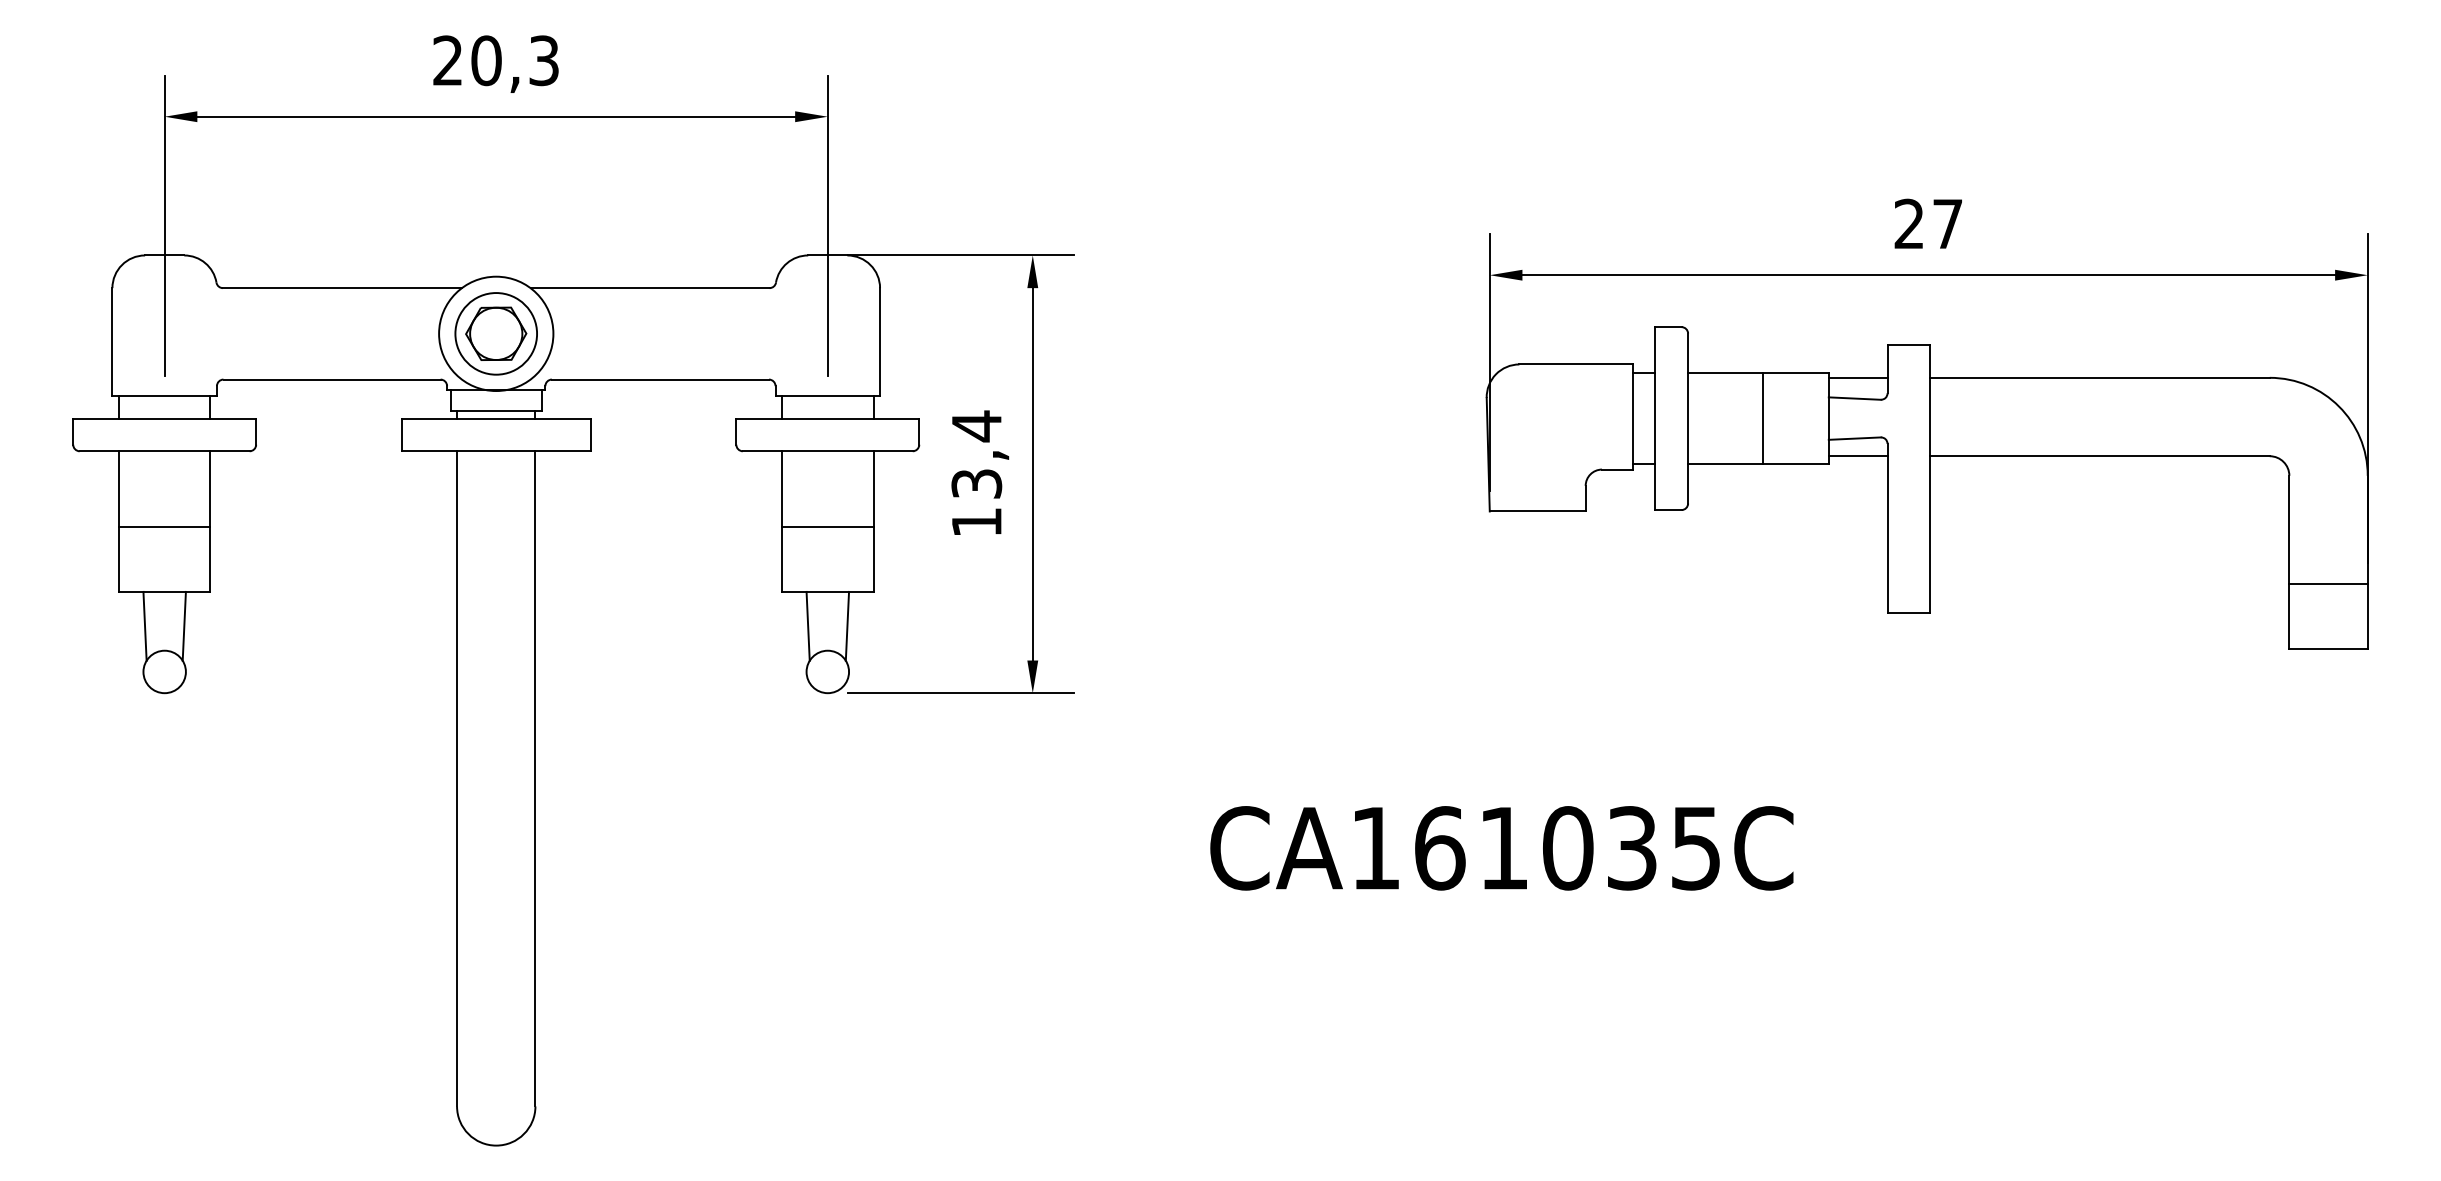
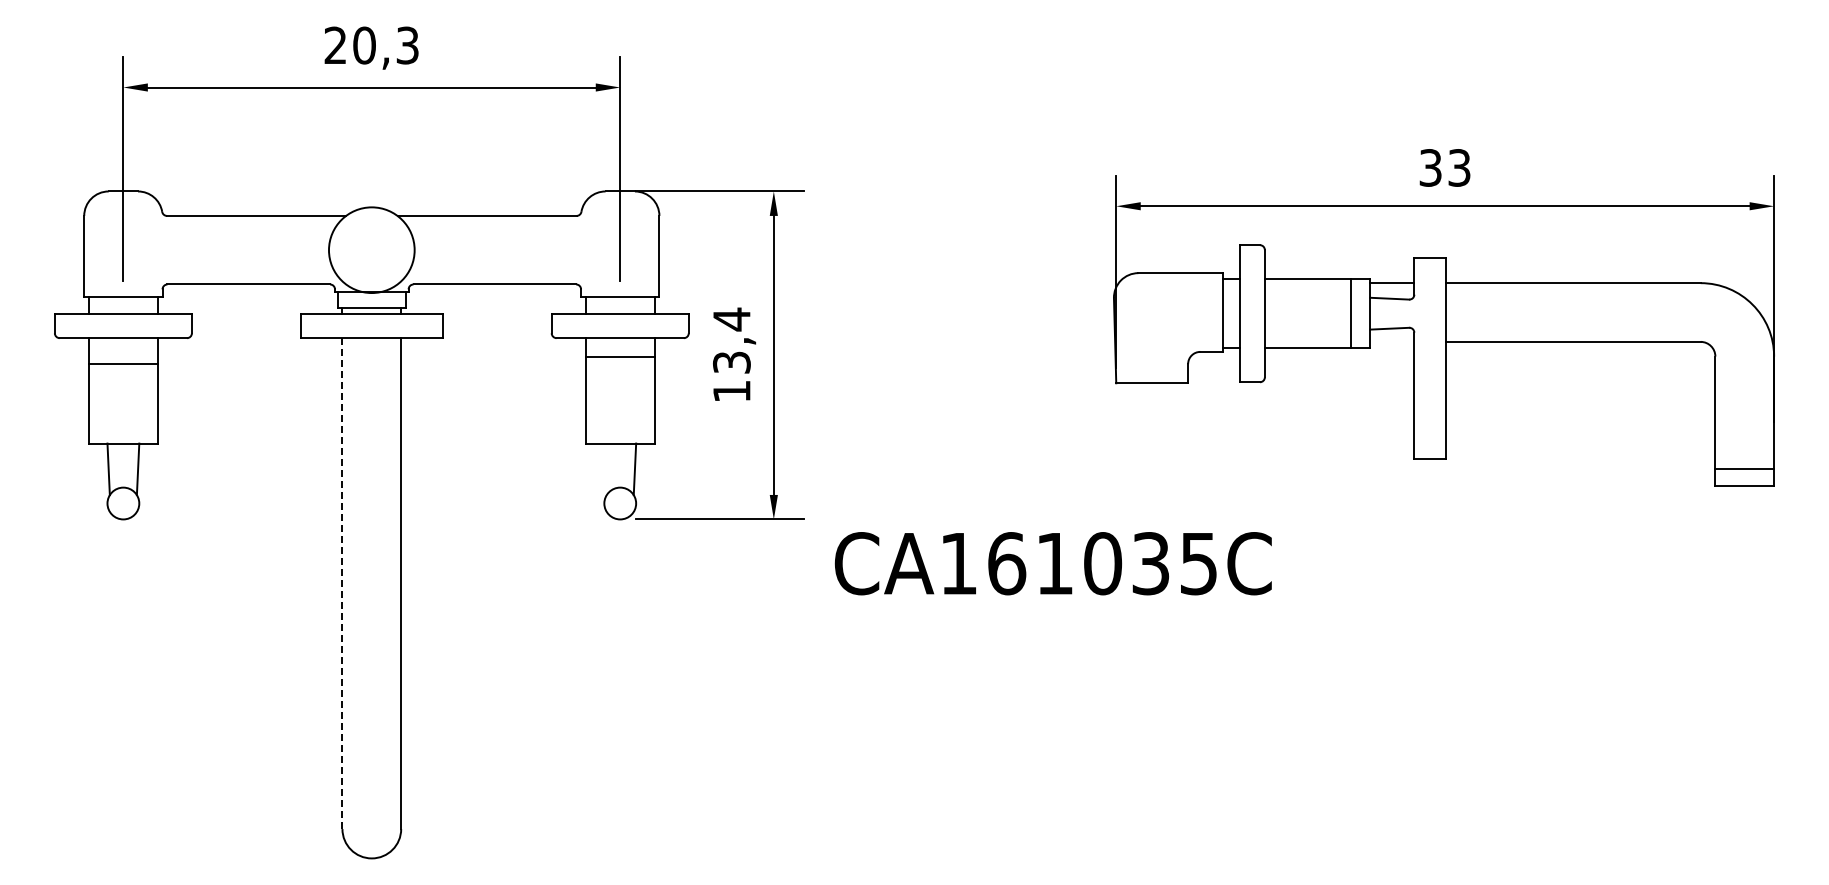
text: (1927, 223) -> (1444, 167), 27 -> 33
part: (495, 332) -> (371, 249), removed
line: (1763, 418) -> (1351, 313), moved
line: (1858, 455) -> (1392, 341), removed
line: (164, 526) -> (123, 363), moved
line: (826, 526) -> (619, 356), moved
line: (2328, 583) -> (1744, 469), moved
line: (808, 626) -> (605, 469), removed
line: (457, 780) -> (342, 584), solid -> dashed
text: (1500, 848) -> (1052, 563), moved

